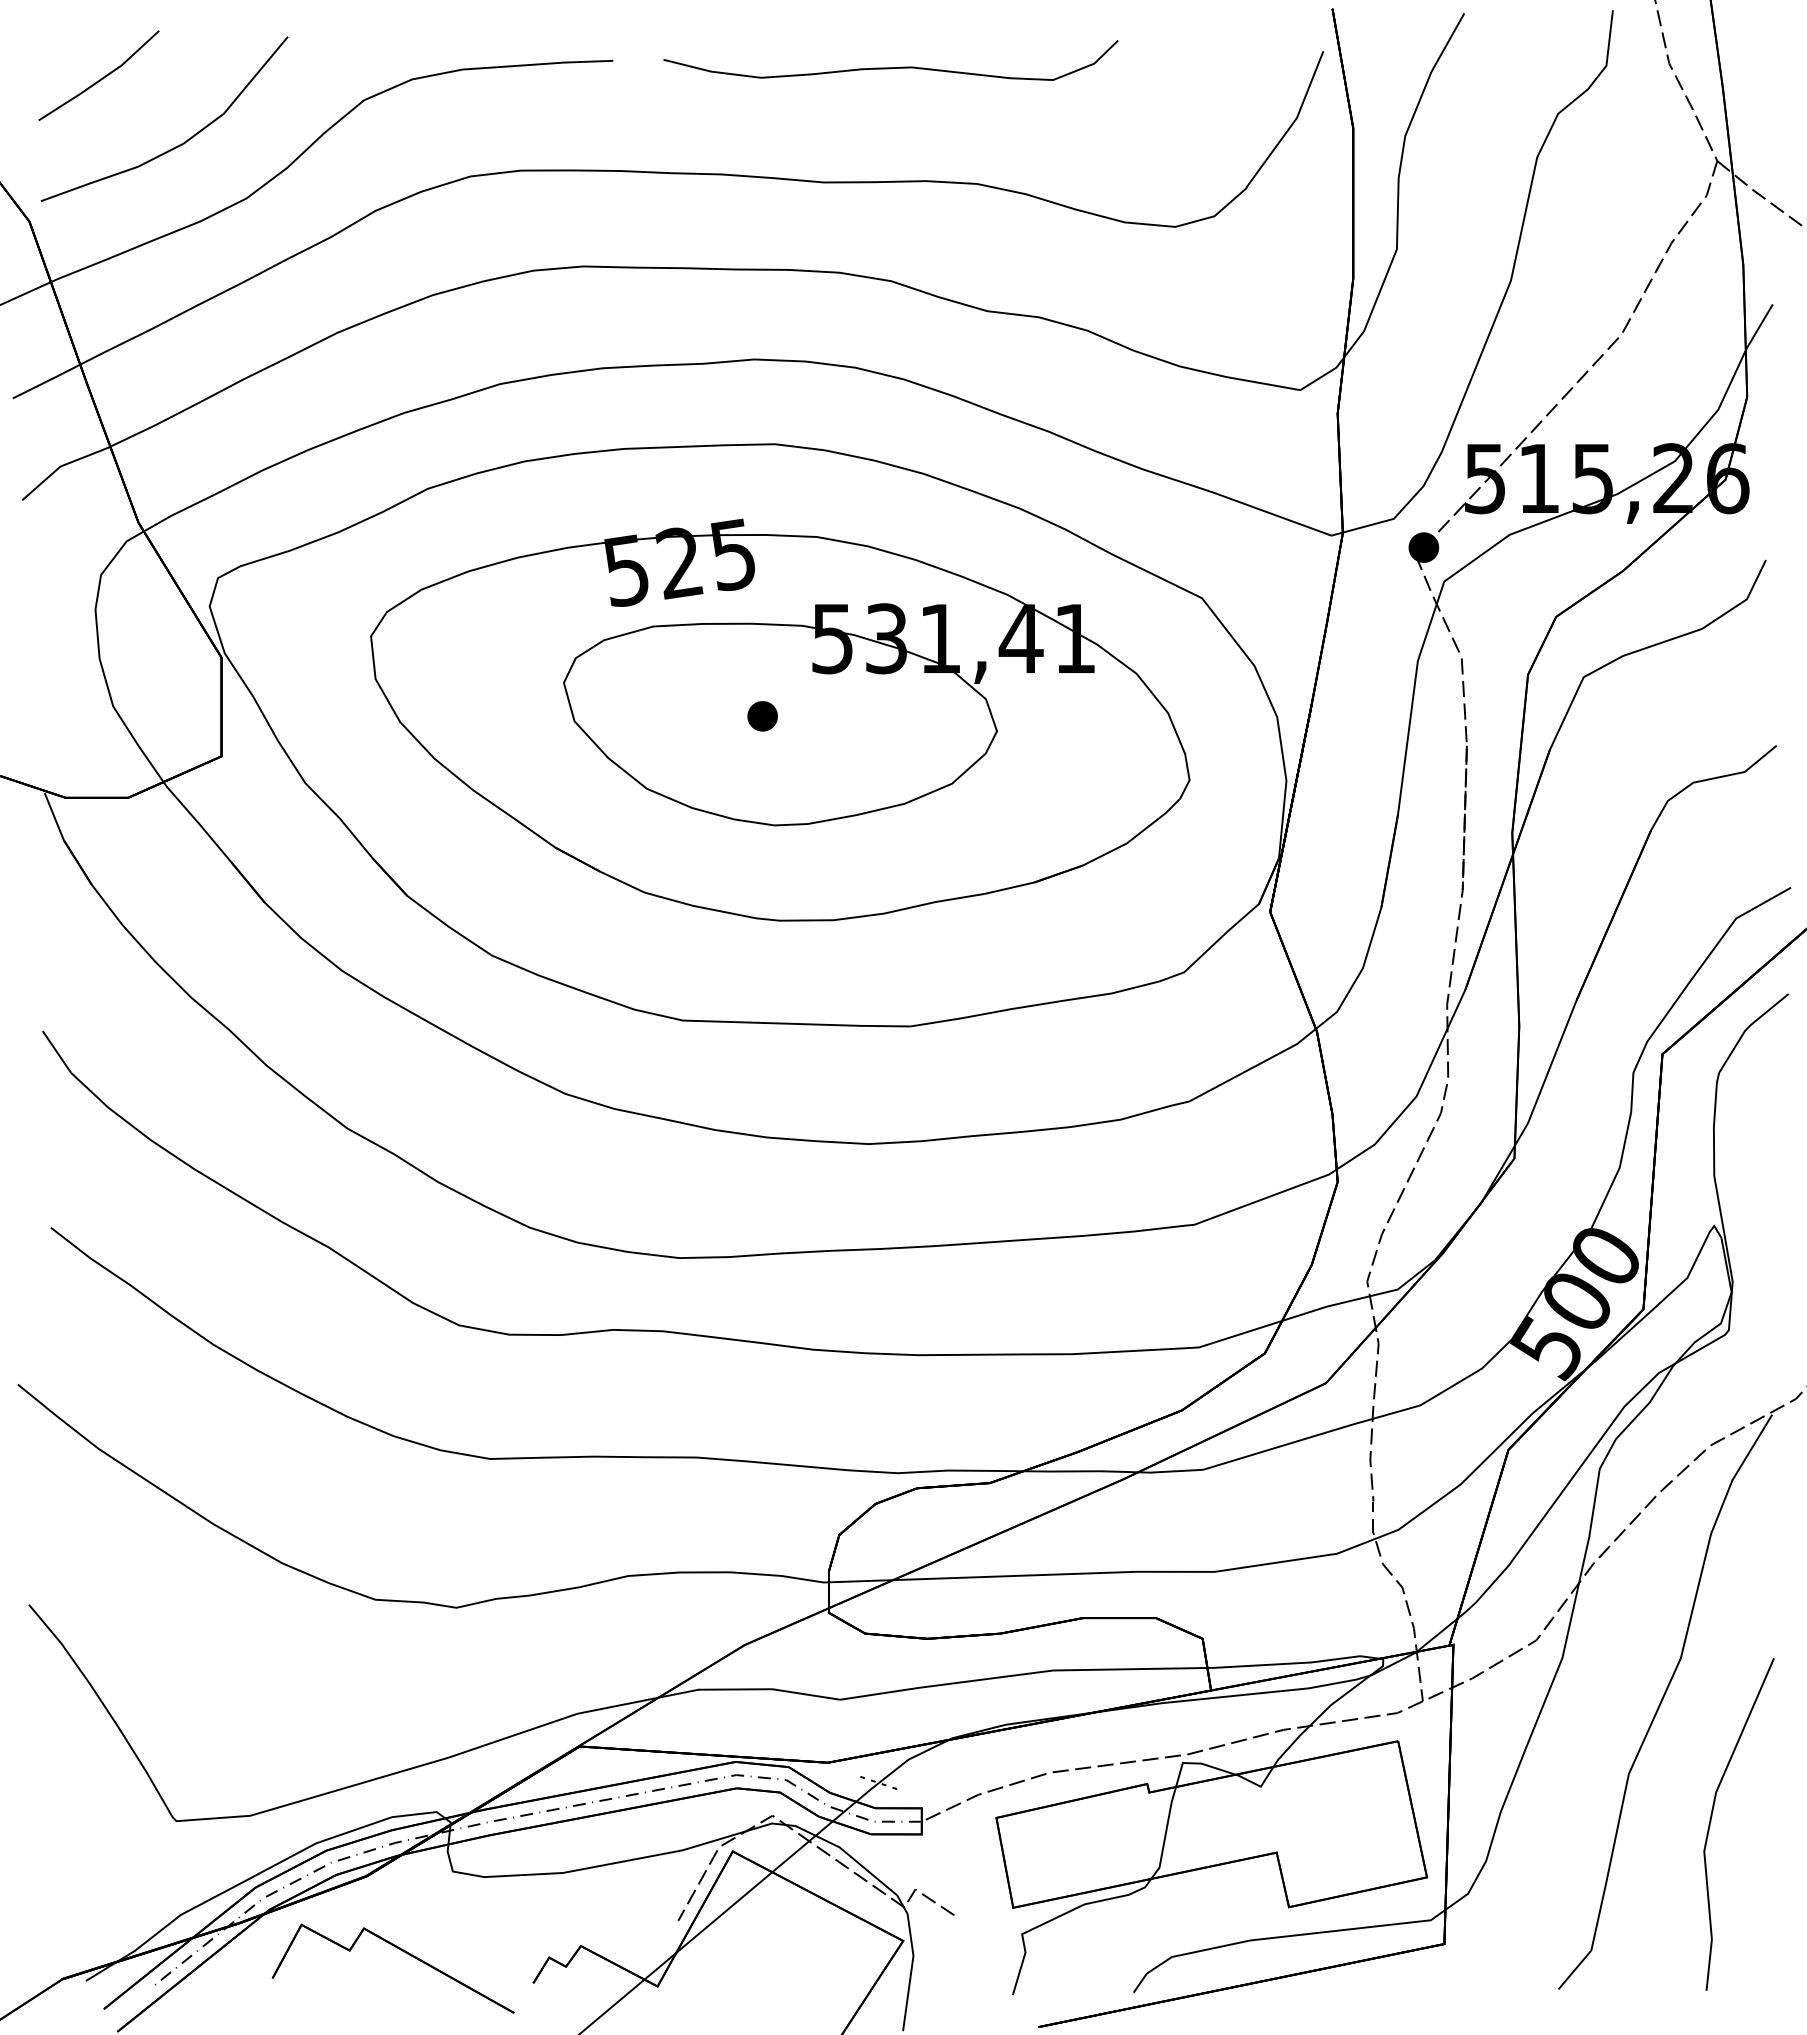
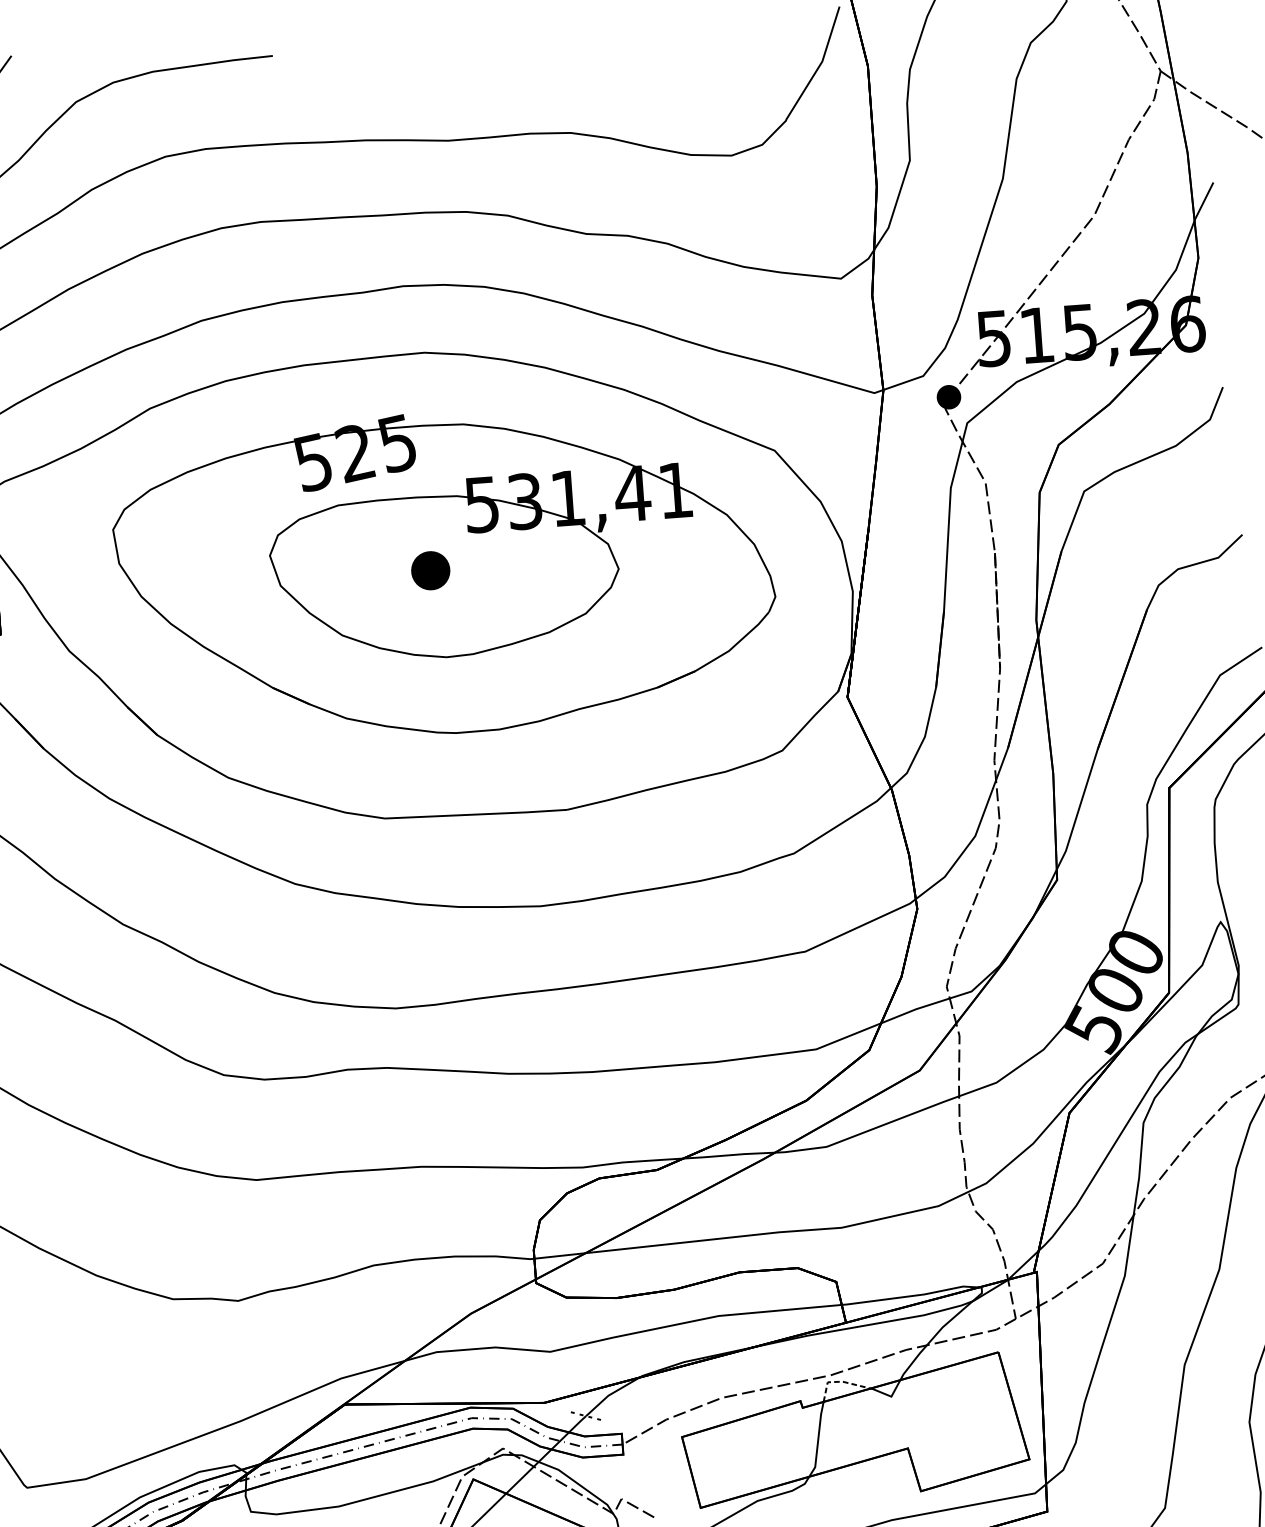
curve: (890, 67) -> (494, 44), removed
part: (762, 716) -> (430, 570), size x1.6
line: (1197, 1763) -> (839, 1381), solid -> dashed

